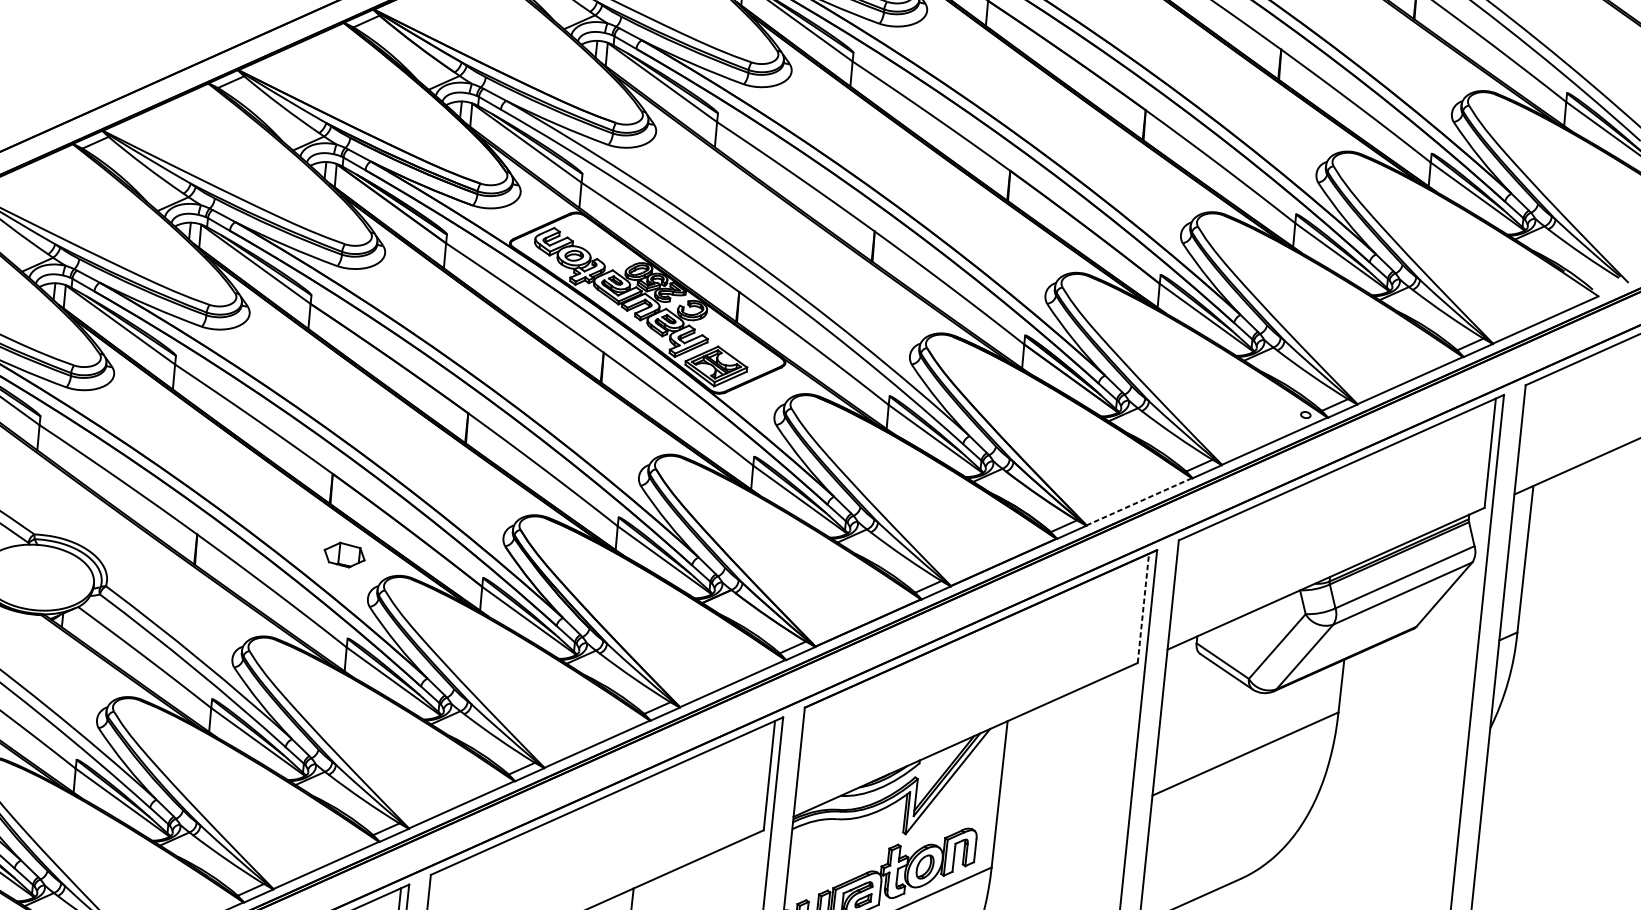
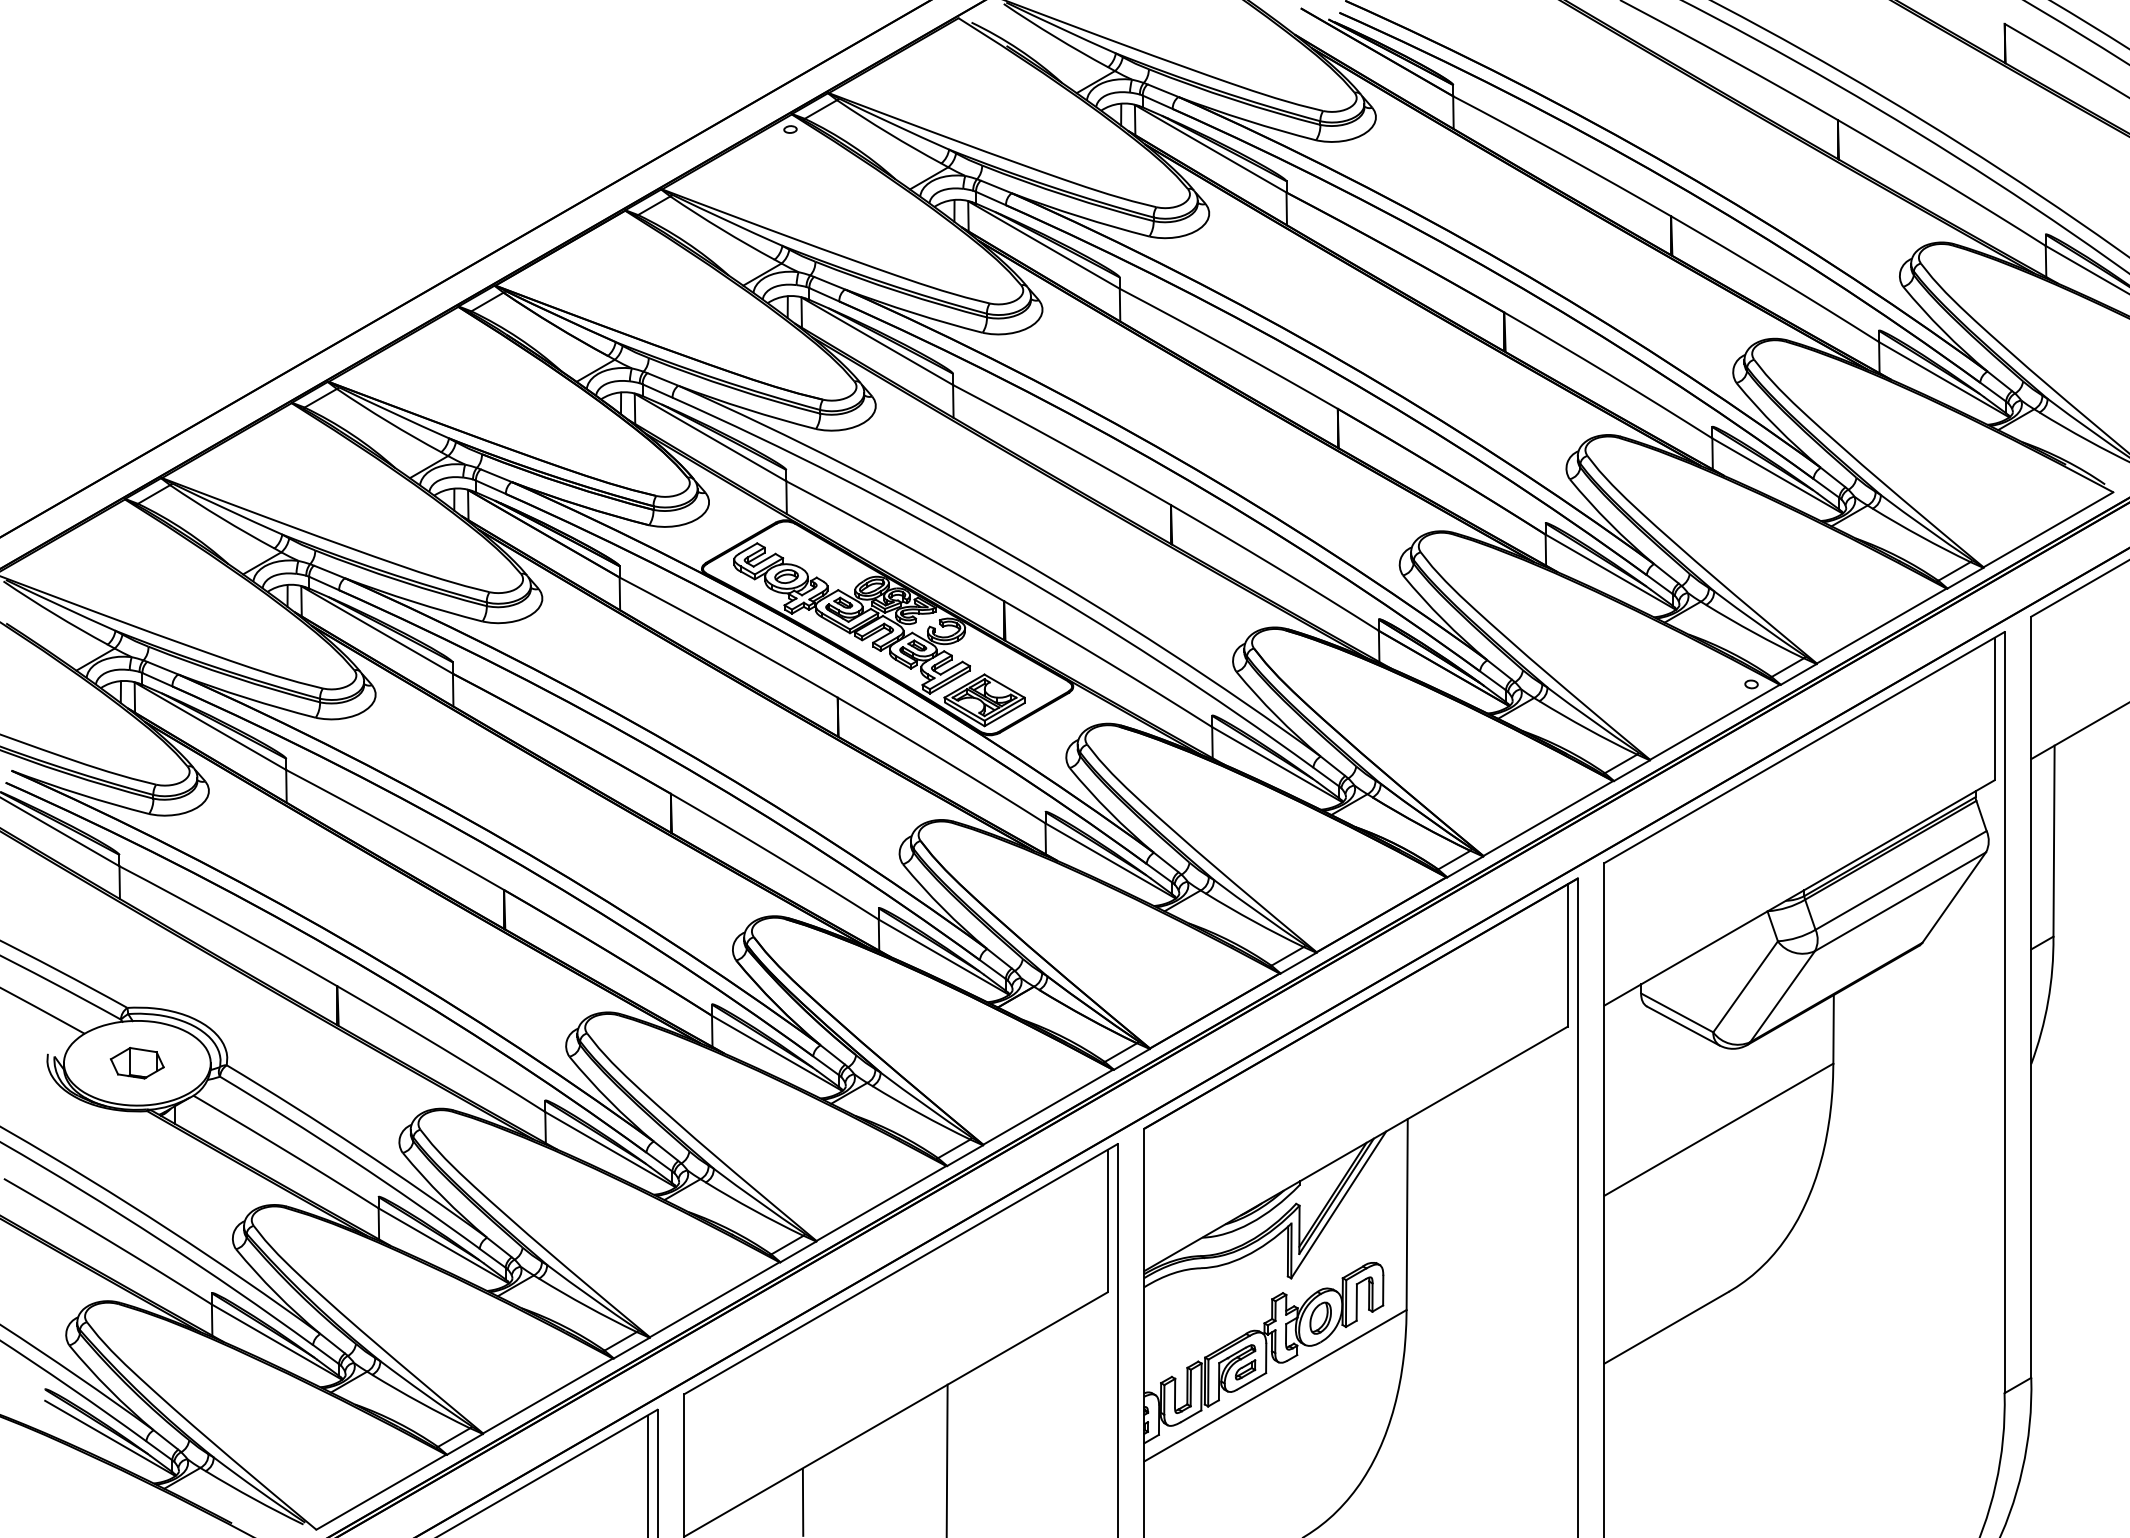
line: (1139, 501) -> (1548, 818), dashed -> solid
part: (343, 555) -> (136, 1063), moved
line: (1143, 607) -> (1567, 954), dashed -> solid

